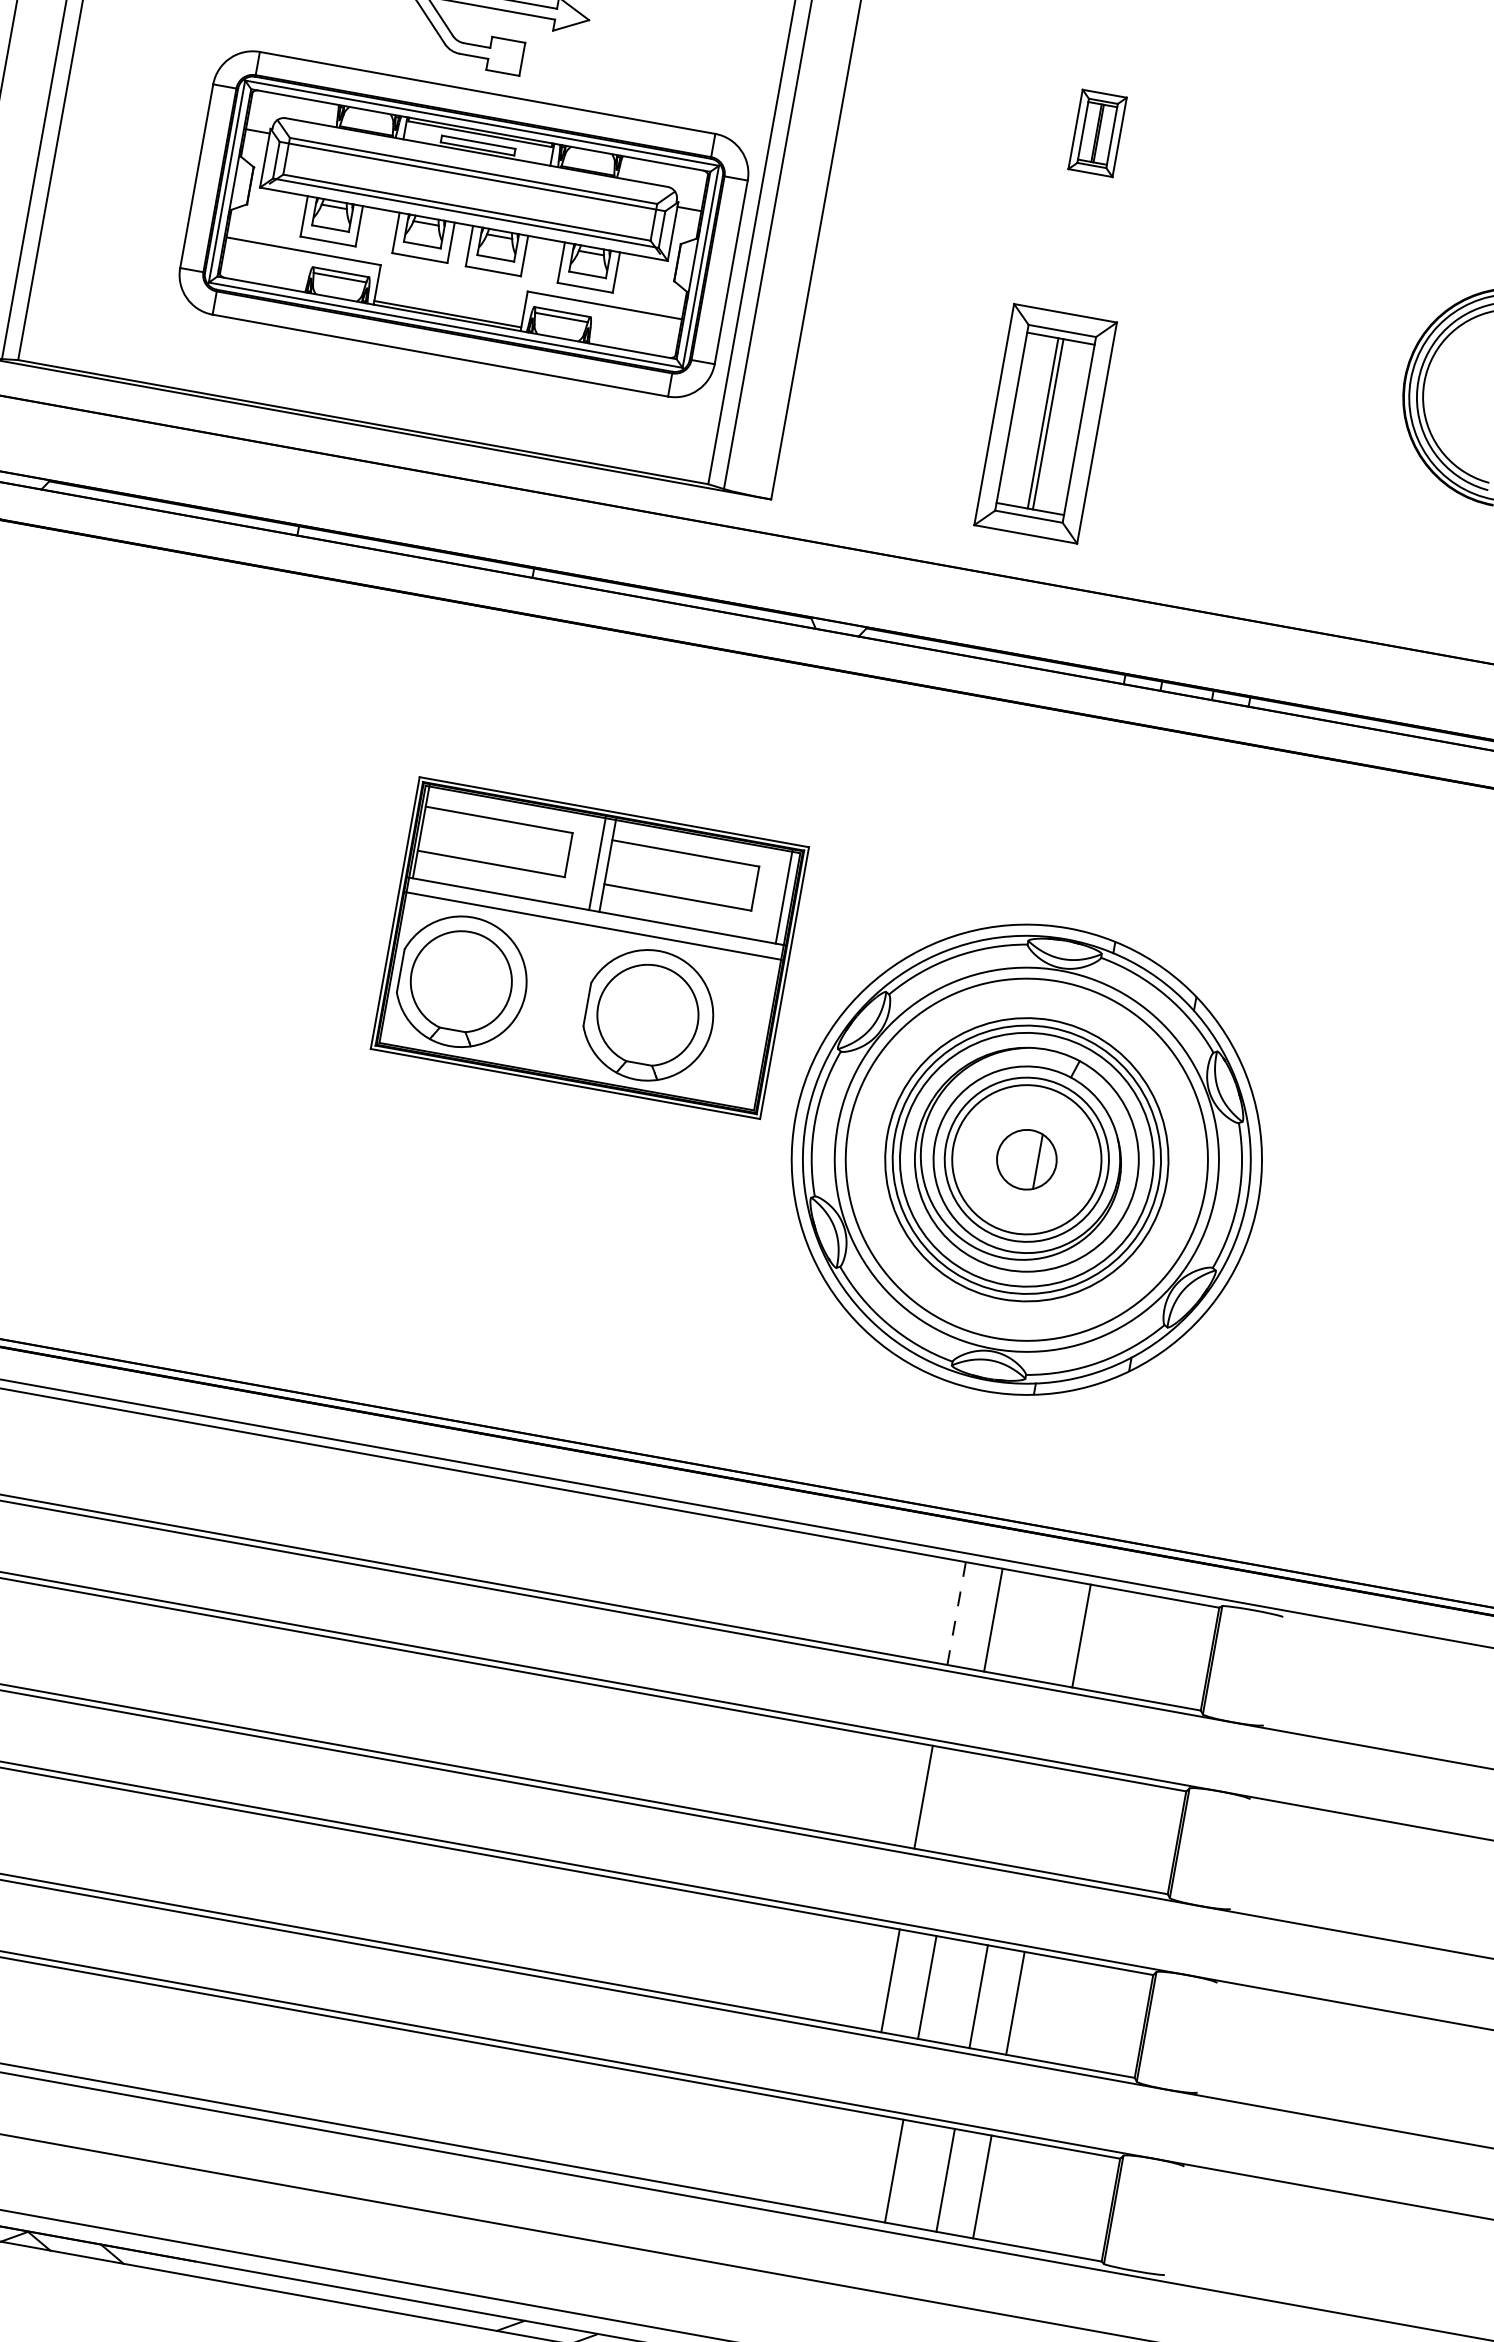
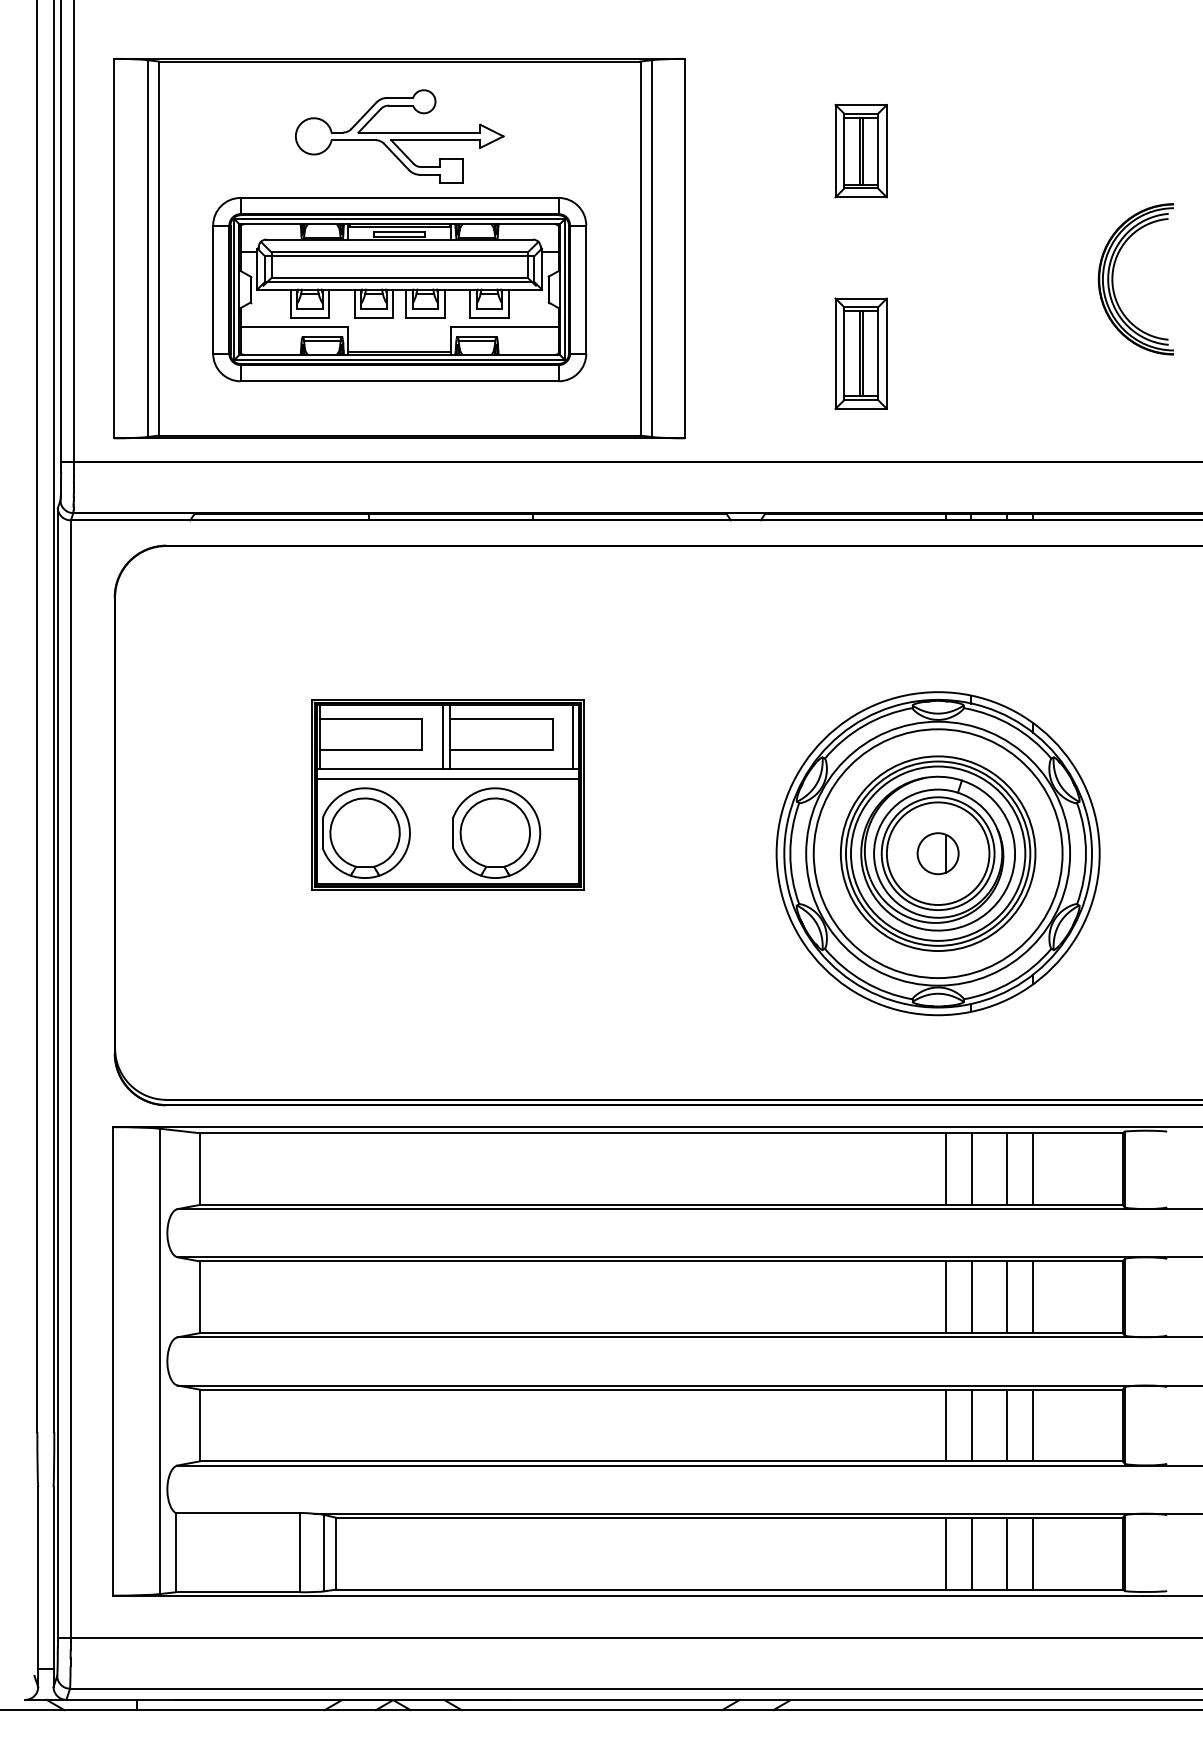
part: (1096, 132) -> (860, 150), size x1.67
part: (463, 224) -> (399, 289), moved
part: (1044, 423) -> (860, 353), size x0.71
part: (589, 947) -> (447, 794), moved
line: (955, 1614) -> (945, 1169), dashed -> solid
line: (1044, 1630) -> (1007, 1169), added
line: (960, 1804) -> (971, 1297), added
line: (1011, 1813) -> (1007, 1297), added
line: (1049, 1820) -> (1033, 1297), added
line: (857, 2164) -> (945, 1553), added

